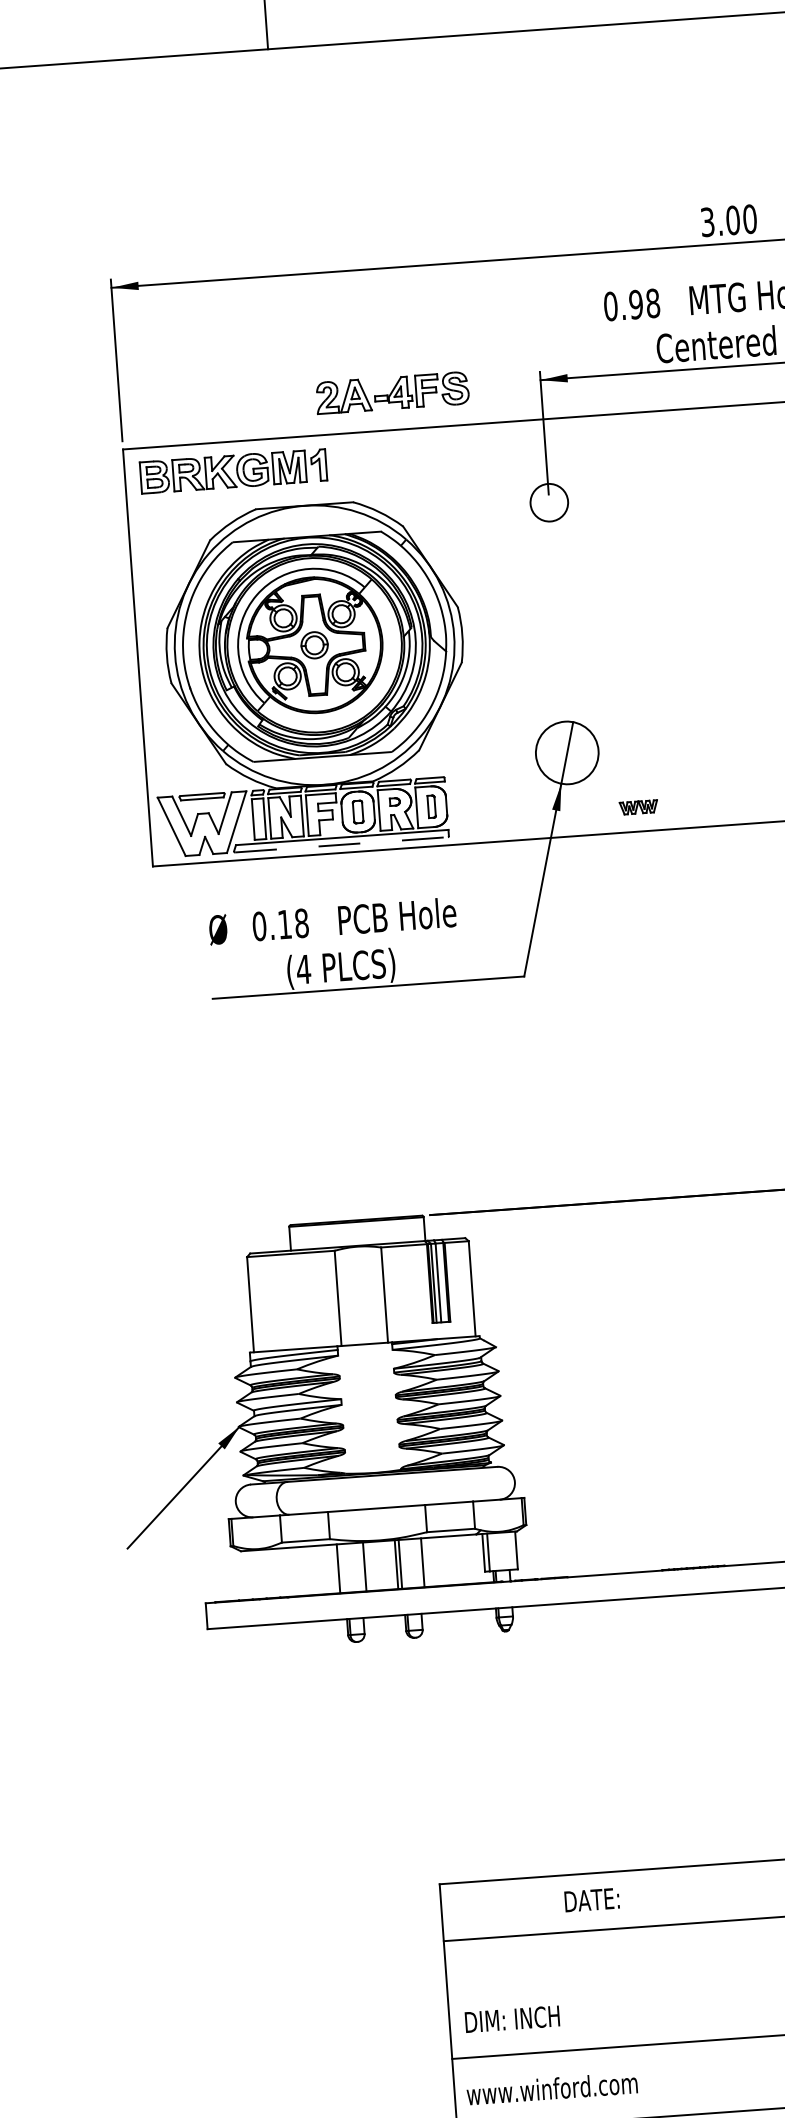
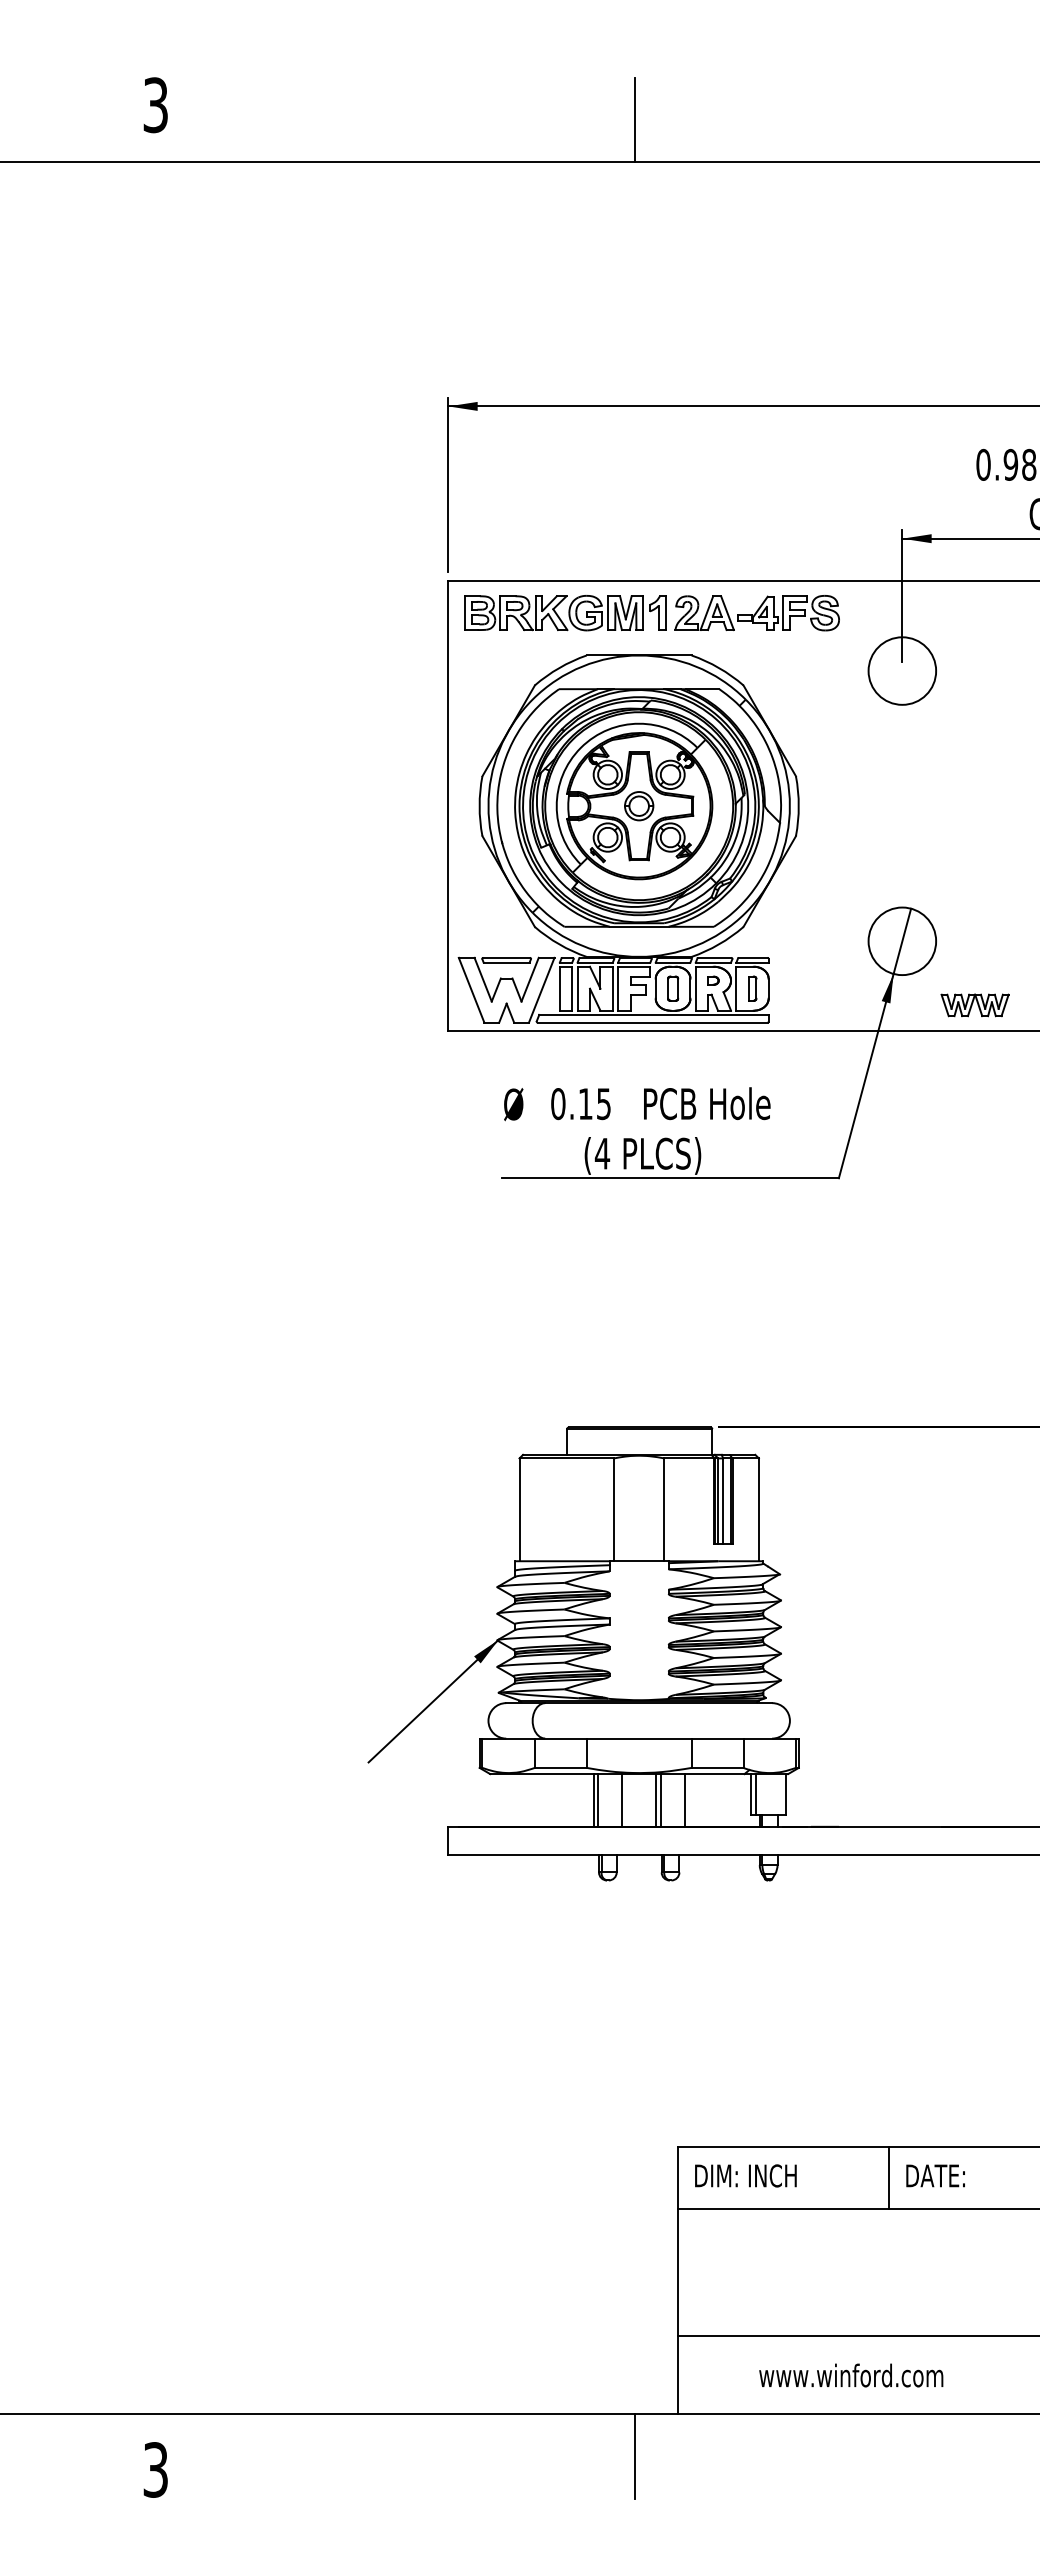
part: (391, 393) -> (756, 613), moved
circle: (549, 502) -> (902, 670), size x1.67
part: (638, 807) -> (974, 1005), size x1.67
line: (341, 844) -> (652, 1022), dashed -> solid
text: (301, 923) -> (603, 1104), 0.18 -> 0.15
line: (342, 1568) -> (597, 1800), added
line: (636, 1898) -> (888, 2177), added
text: (591, 1899) -> (935, 2175), moved
text: (512, 2018) -> (745, 2175), moved
text: (552, 2088) -> (851, 2375), moved

